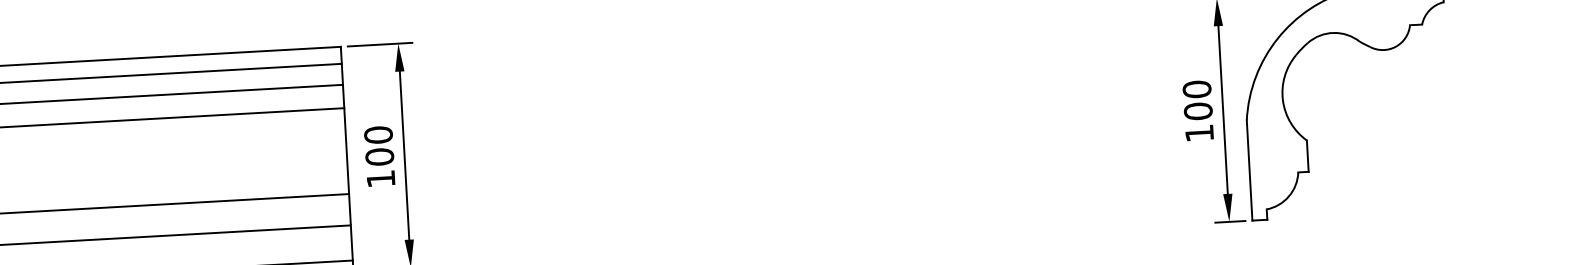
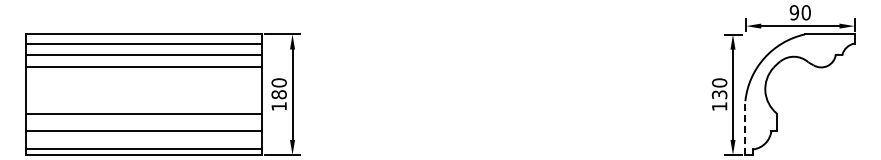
text: (1198, 110) -> (719, 94), 100 -> 130
text: (378, 156) -> (278, 94), 100 -> 180
line: (1249, 171) -> (745, 128), solid -> dashed

